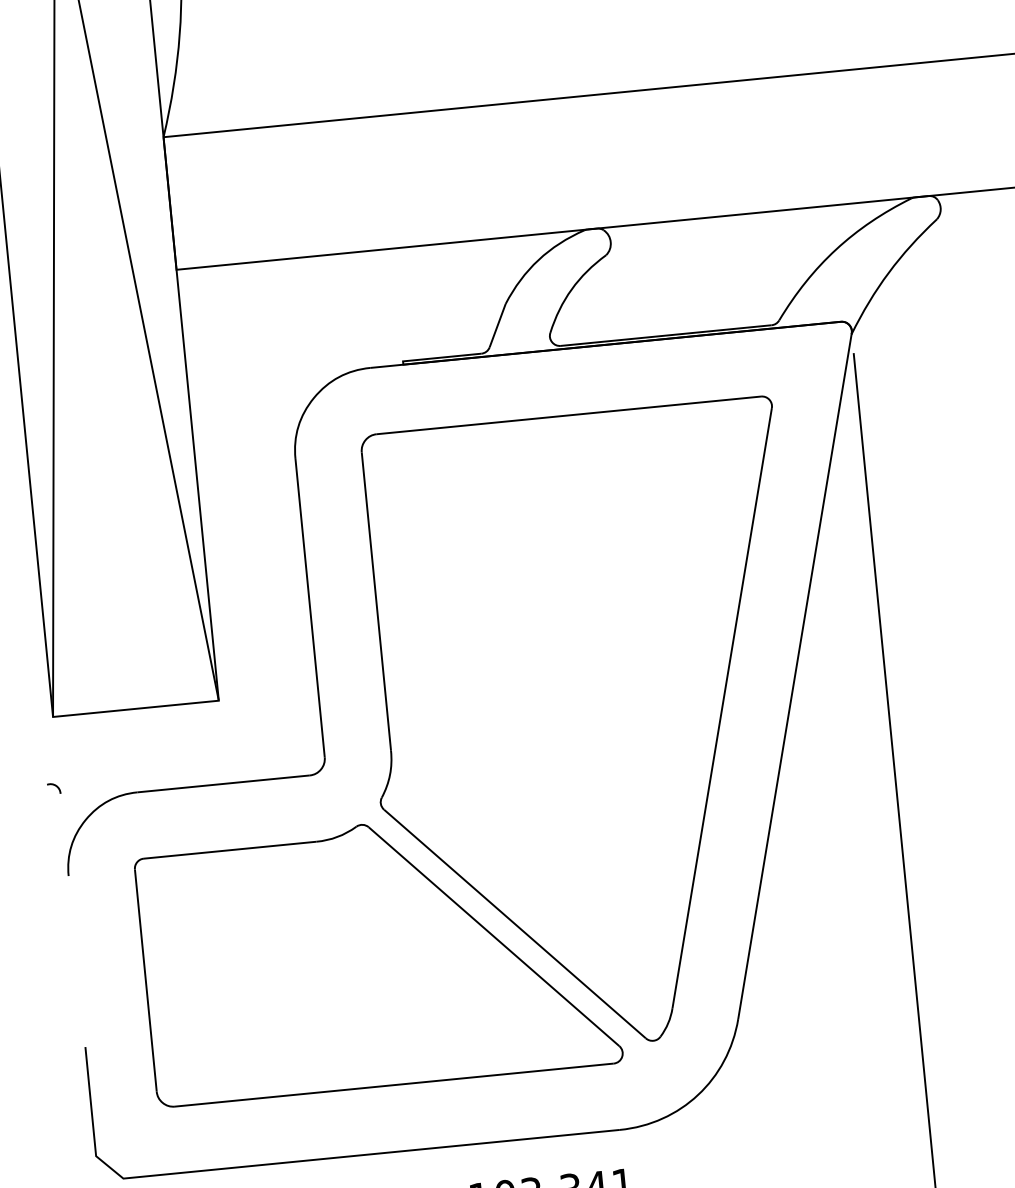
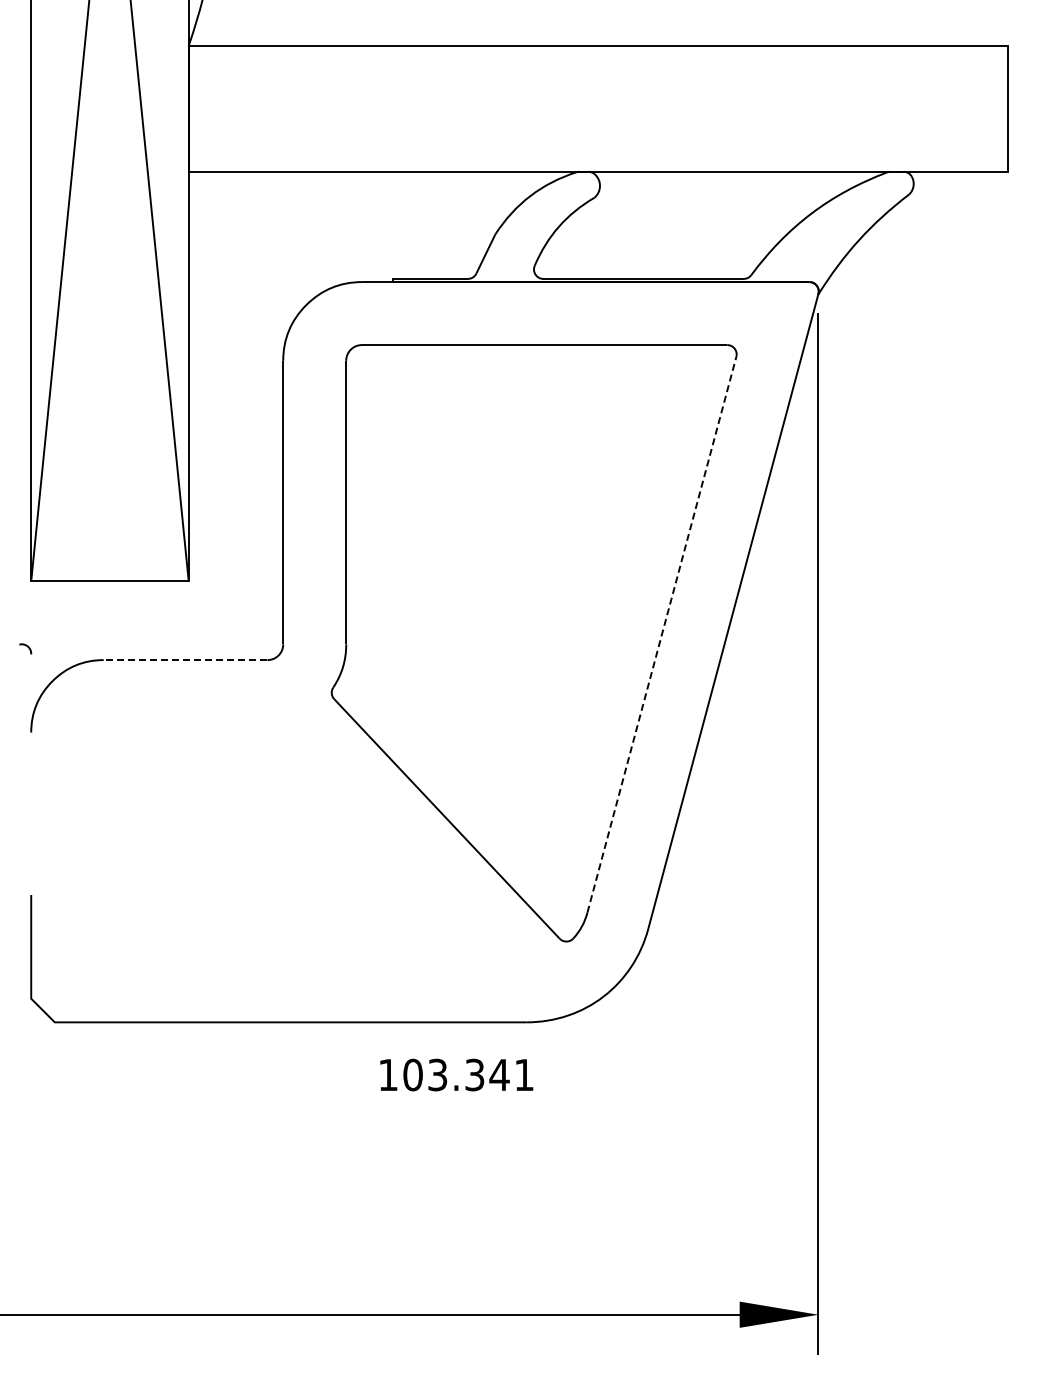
line: (721, 707) -> (661, 634), solid -> dashed
line: (223, 784) -> (185, 660), solid -> dashed
part: (378, 955) -> (315, 835), removed

